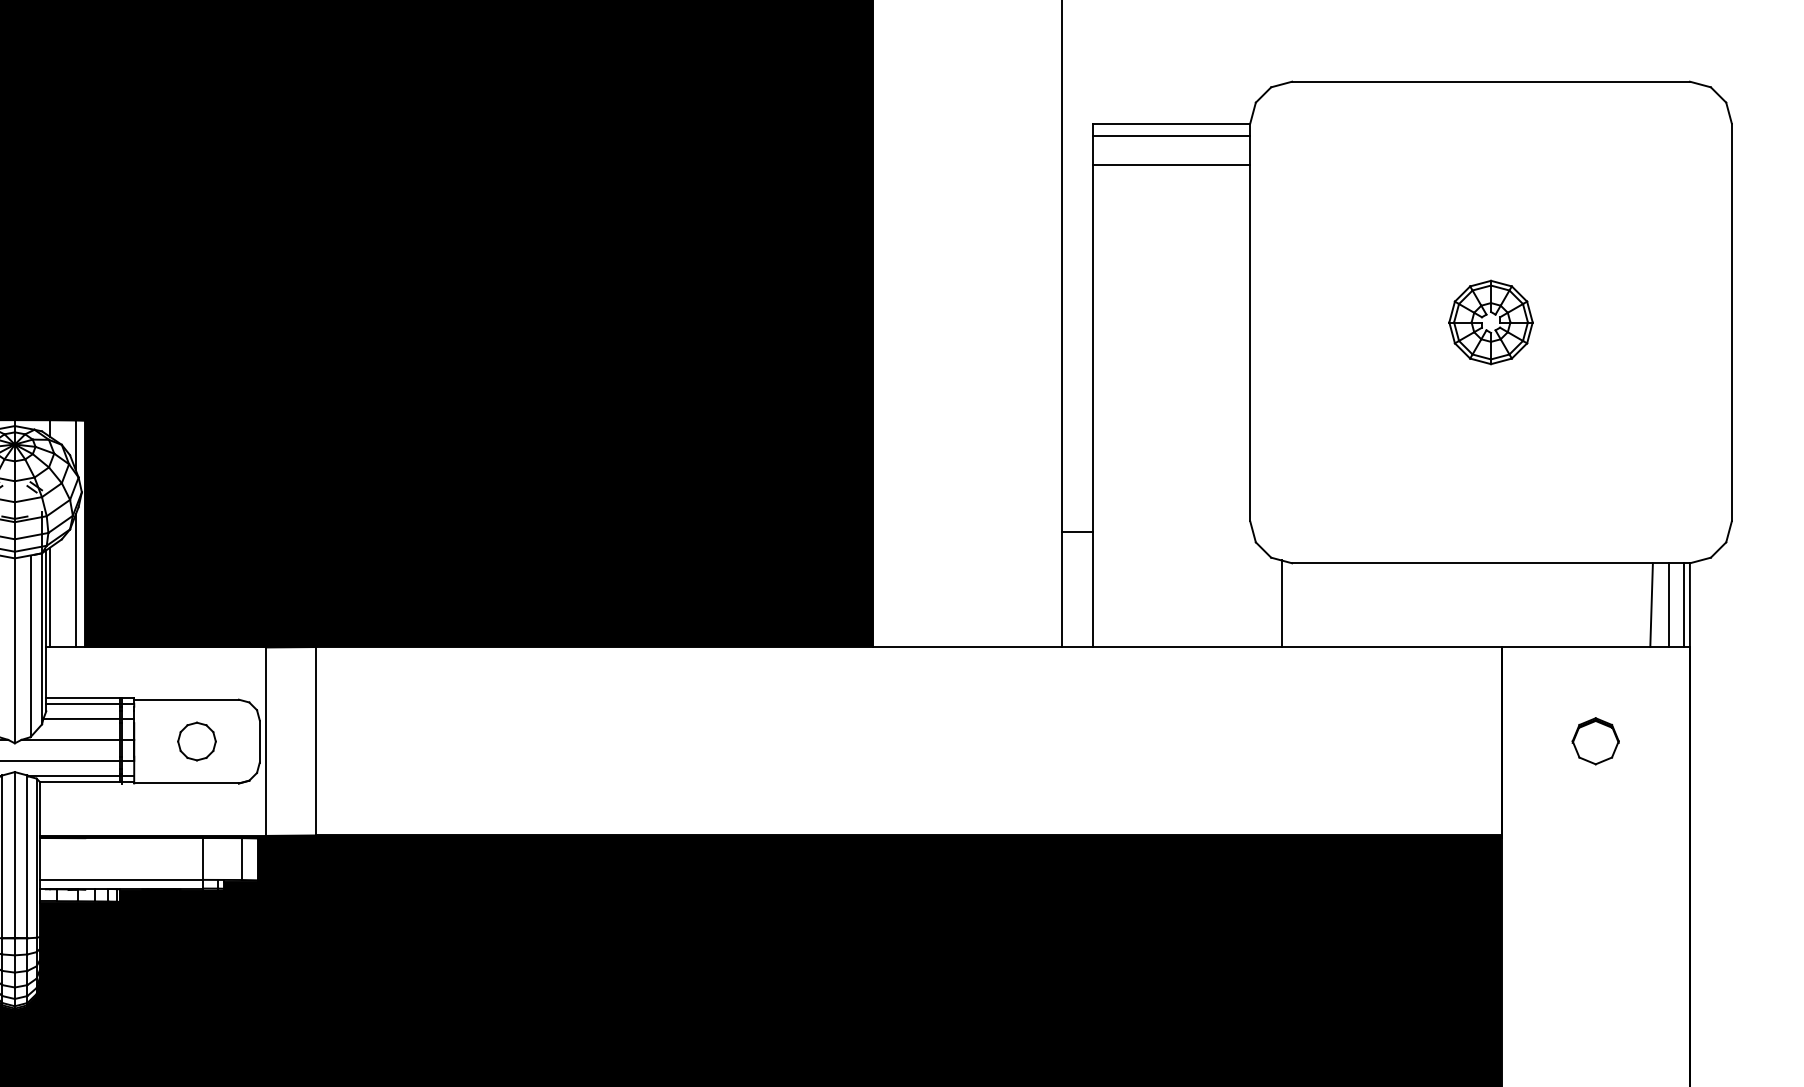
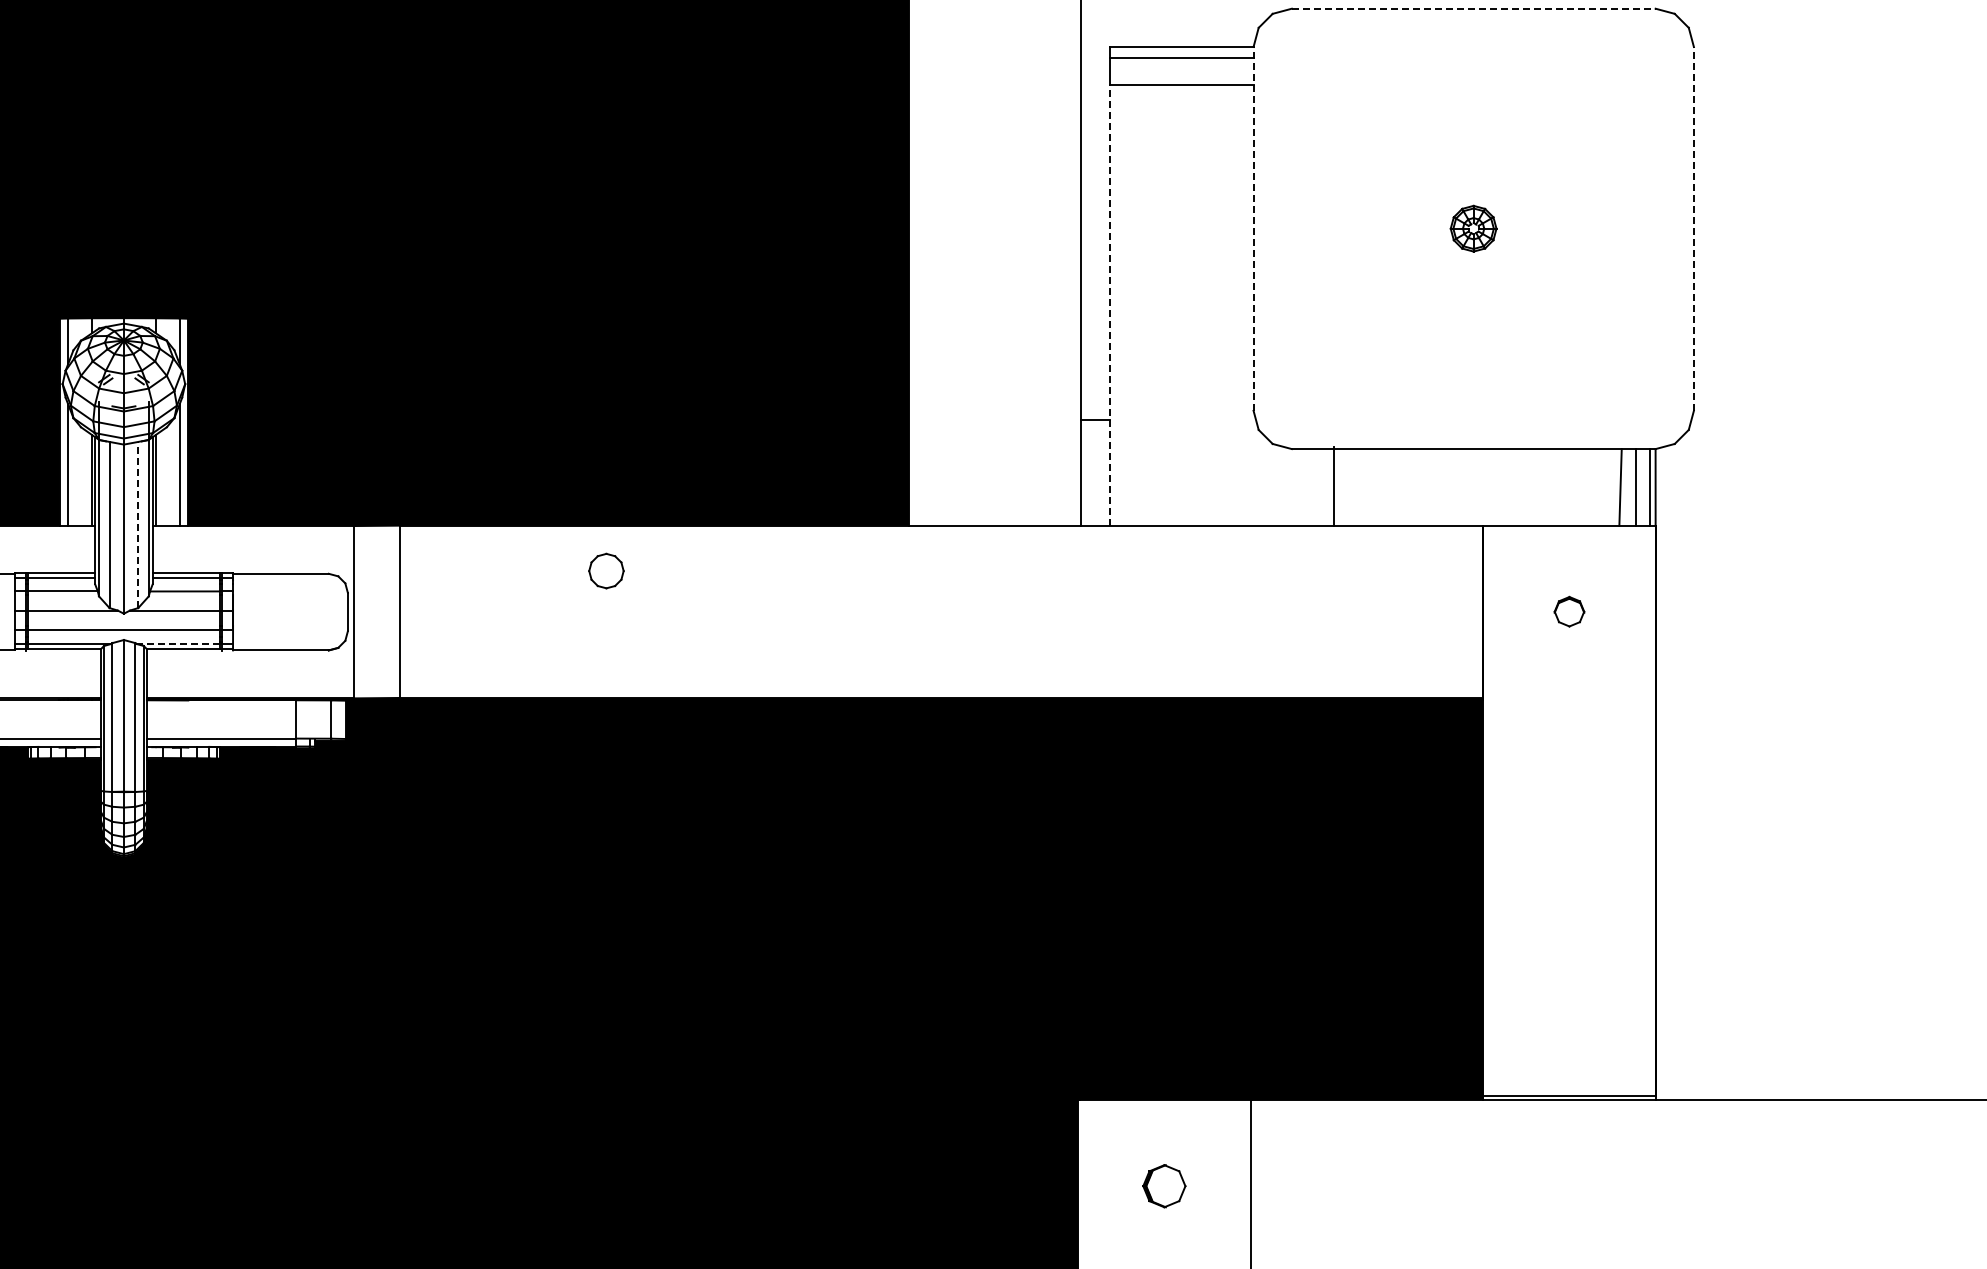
line: (1490, 81) -> (1473, 8), solid -> dashed
line: (1250, 322) -> (1253, 228), solid -> dashed
part: (1490, 322) -> (1473, 228), size x0.6
line: (1731, 322) -> (1693, 228), solid -> dashed
line: (1092, 405) -> (1109, 304), solid -> dashed
line: (1281, 603) -> (1334, 485), moved
line: (30, 646) -> (138, 525), solid -> dashed
part: (197, 740) -> (606, 570), moved
part: (1595, 740) -> (1569, 611), size x0.7
line: (73, 775) -> (177, 643), solid -> dashed

